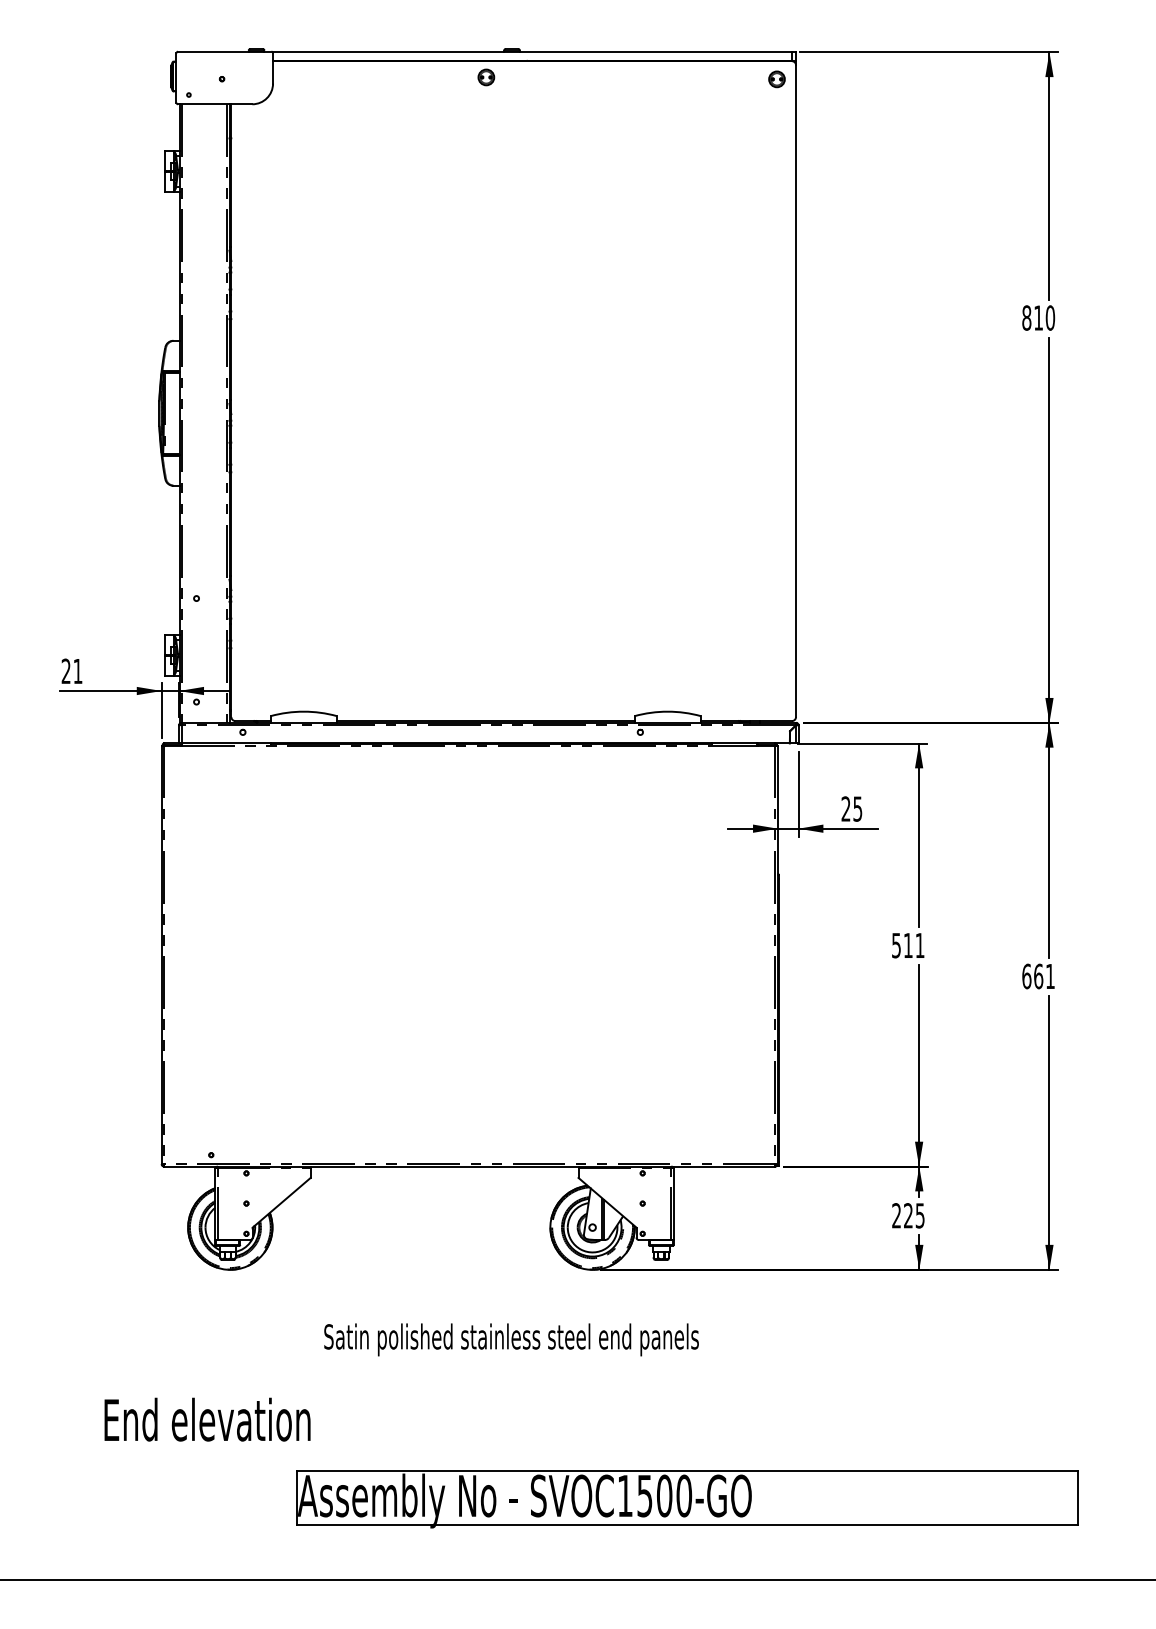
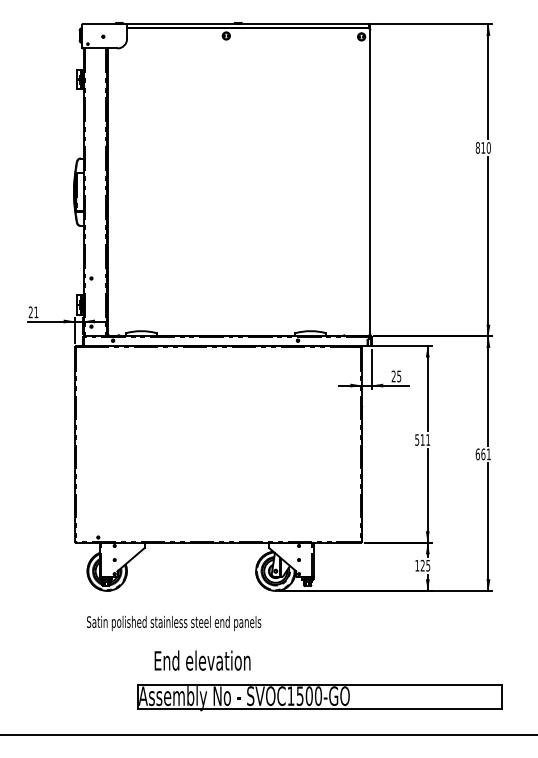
text: (897, 1215) -> (417, 565), 225 -> 125
text: (512, 1339) -> (174, 623), moved
text: (207, 1419) -> (202, 660), moved

